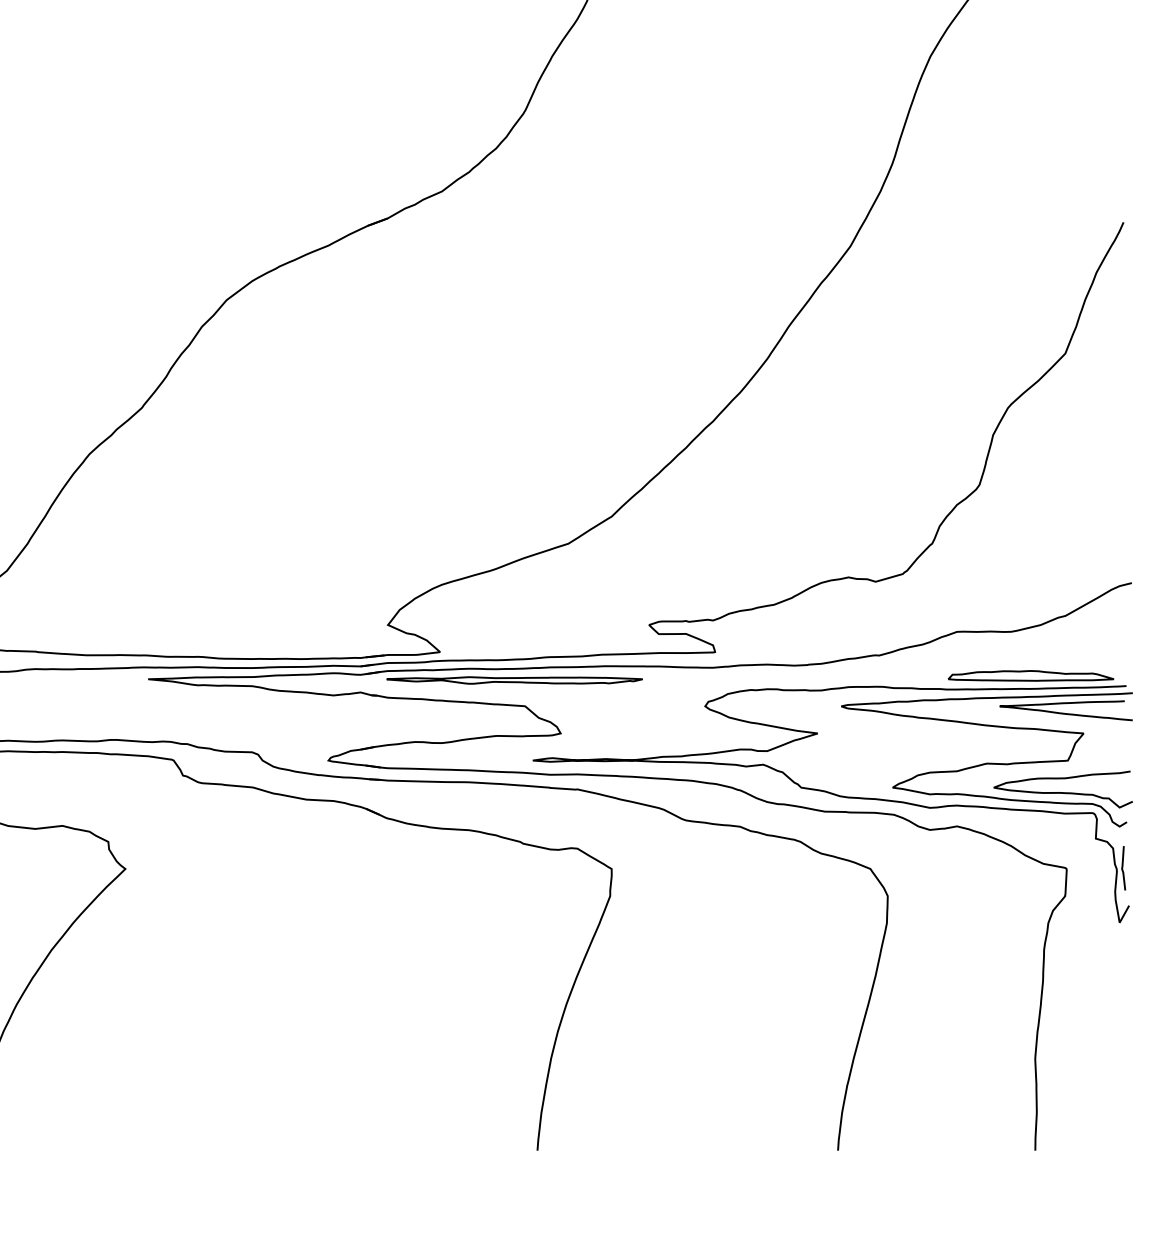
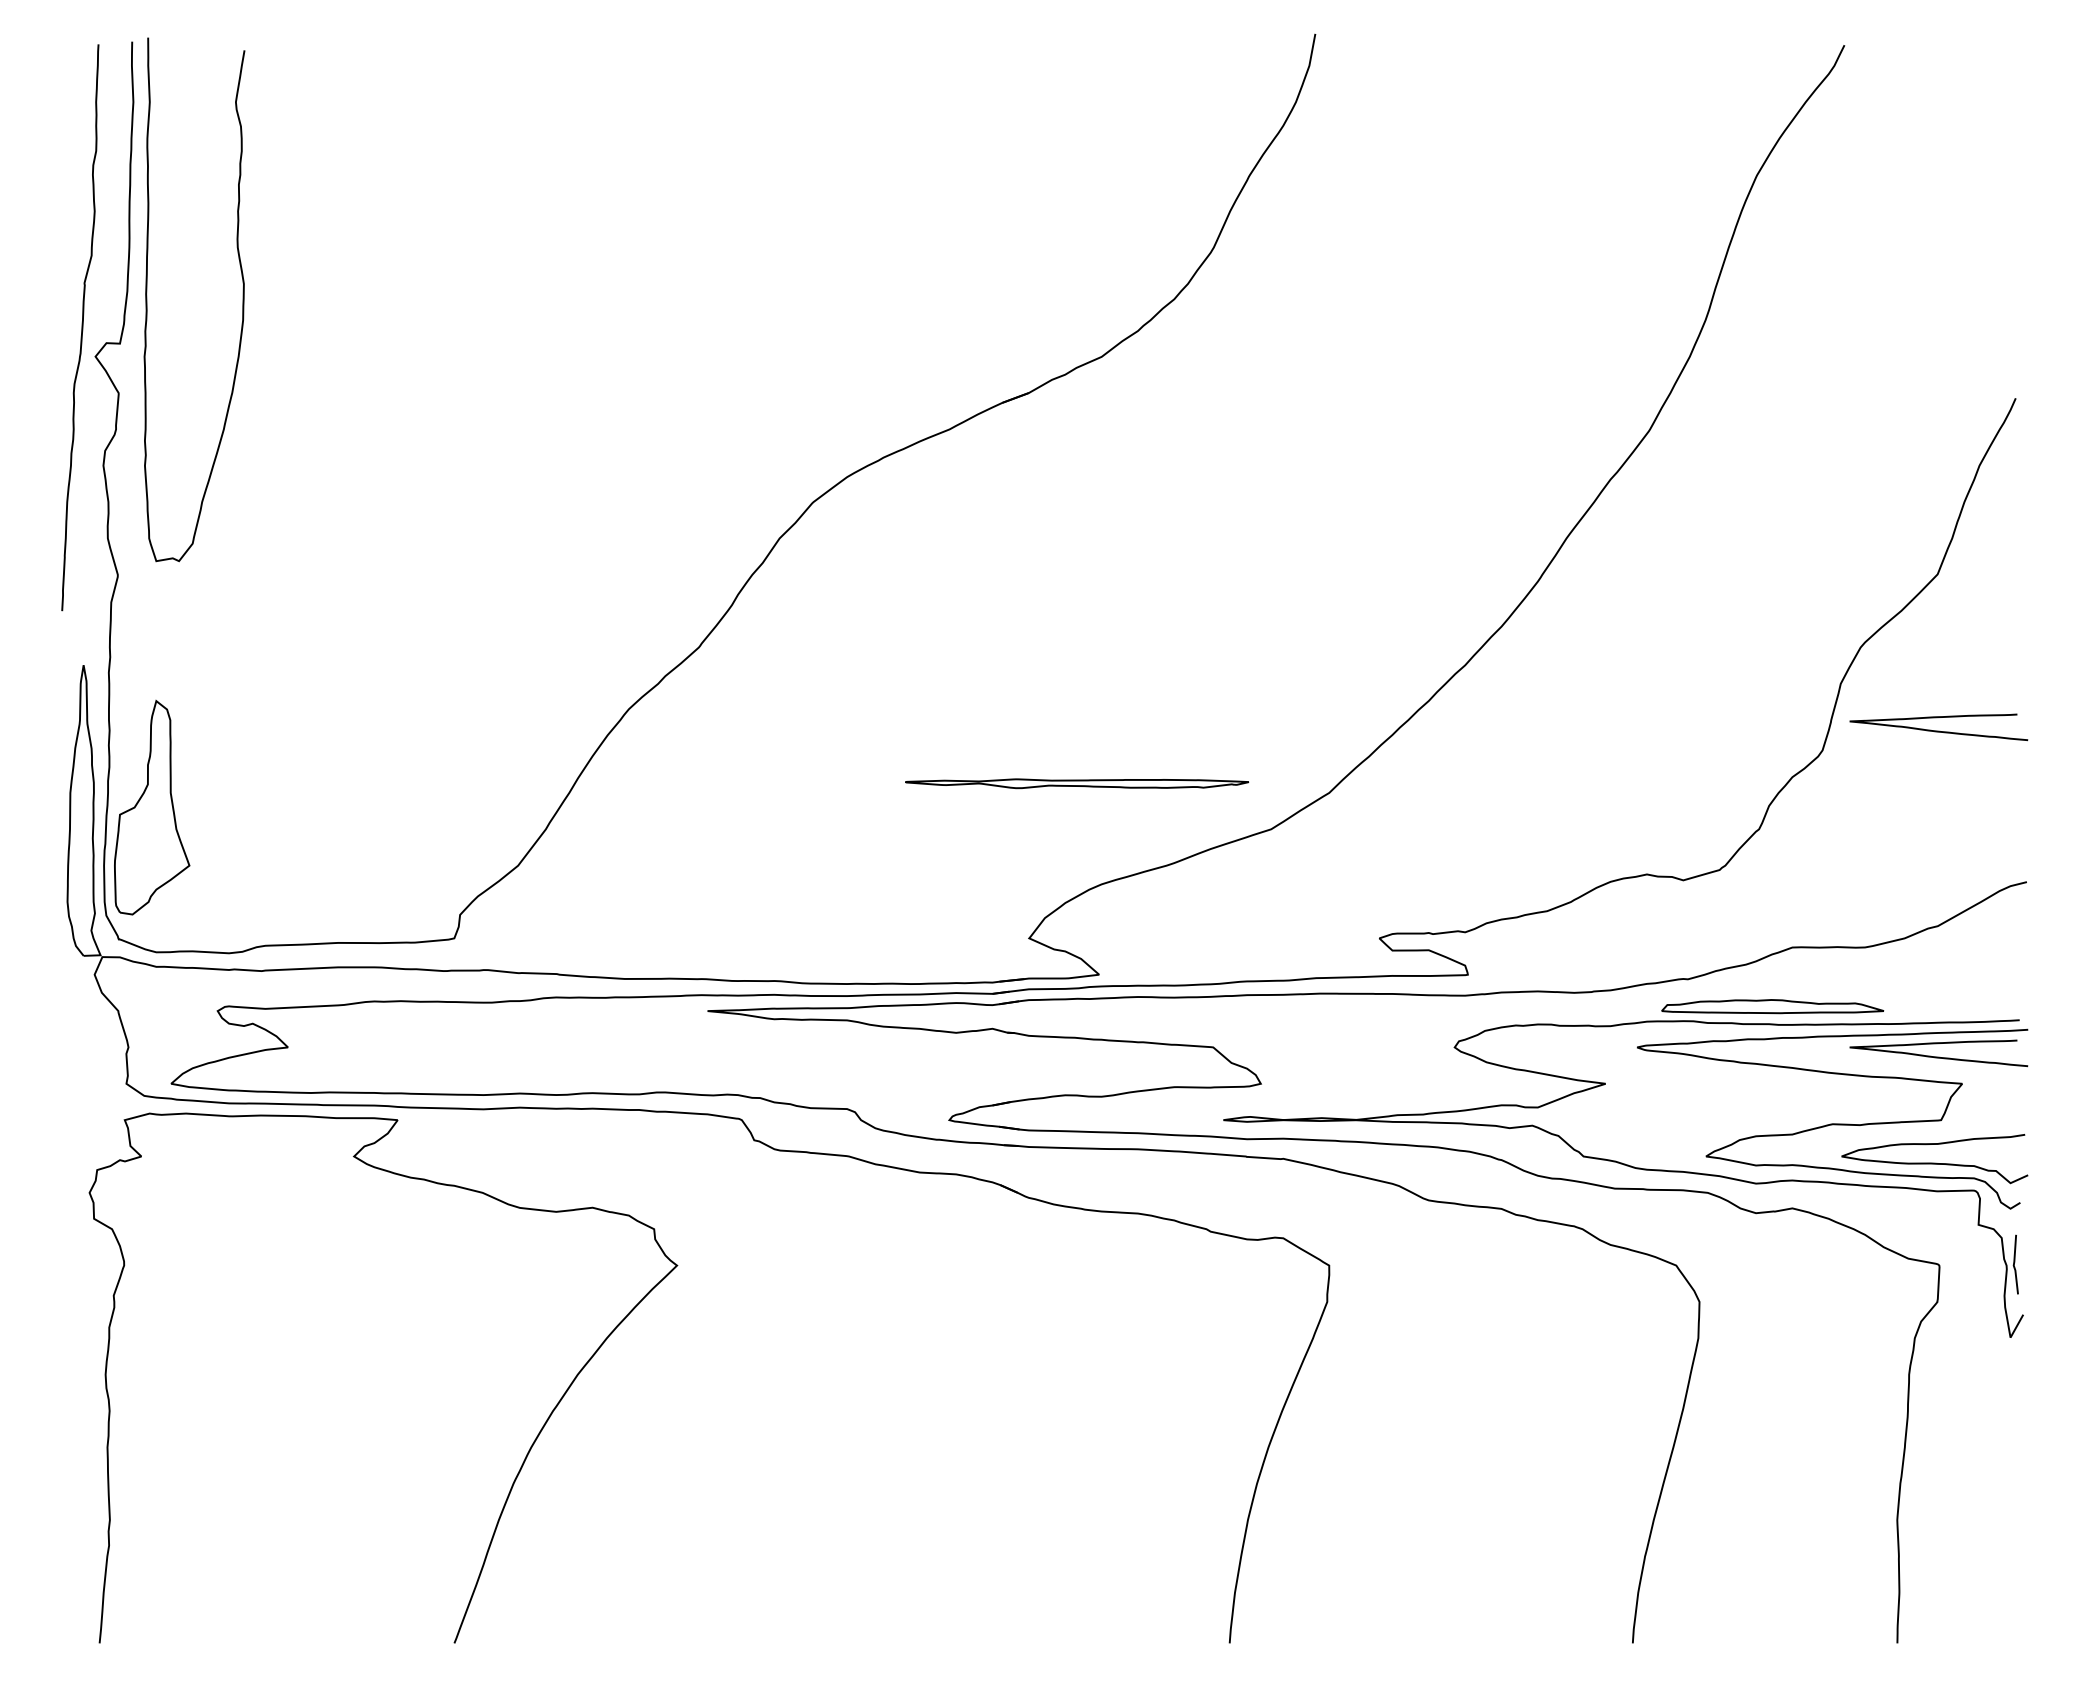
curve: (1065, 470) -> (1938, 730), added
part: (1030, 675) -> (1772, 1006), moved
part: (514, 680) -> (1077, 783), moved

